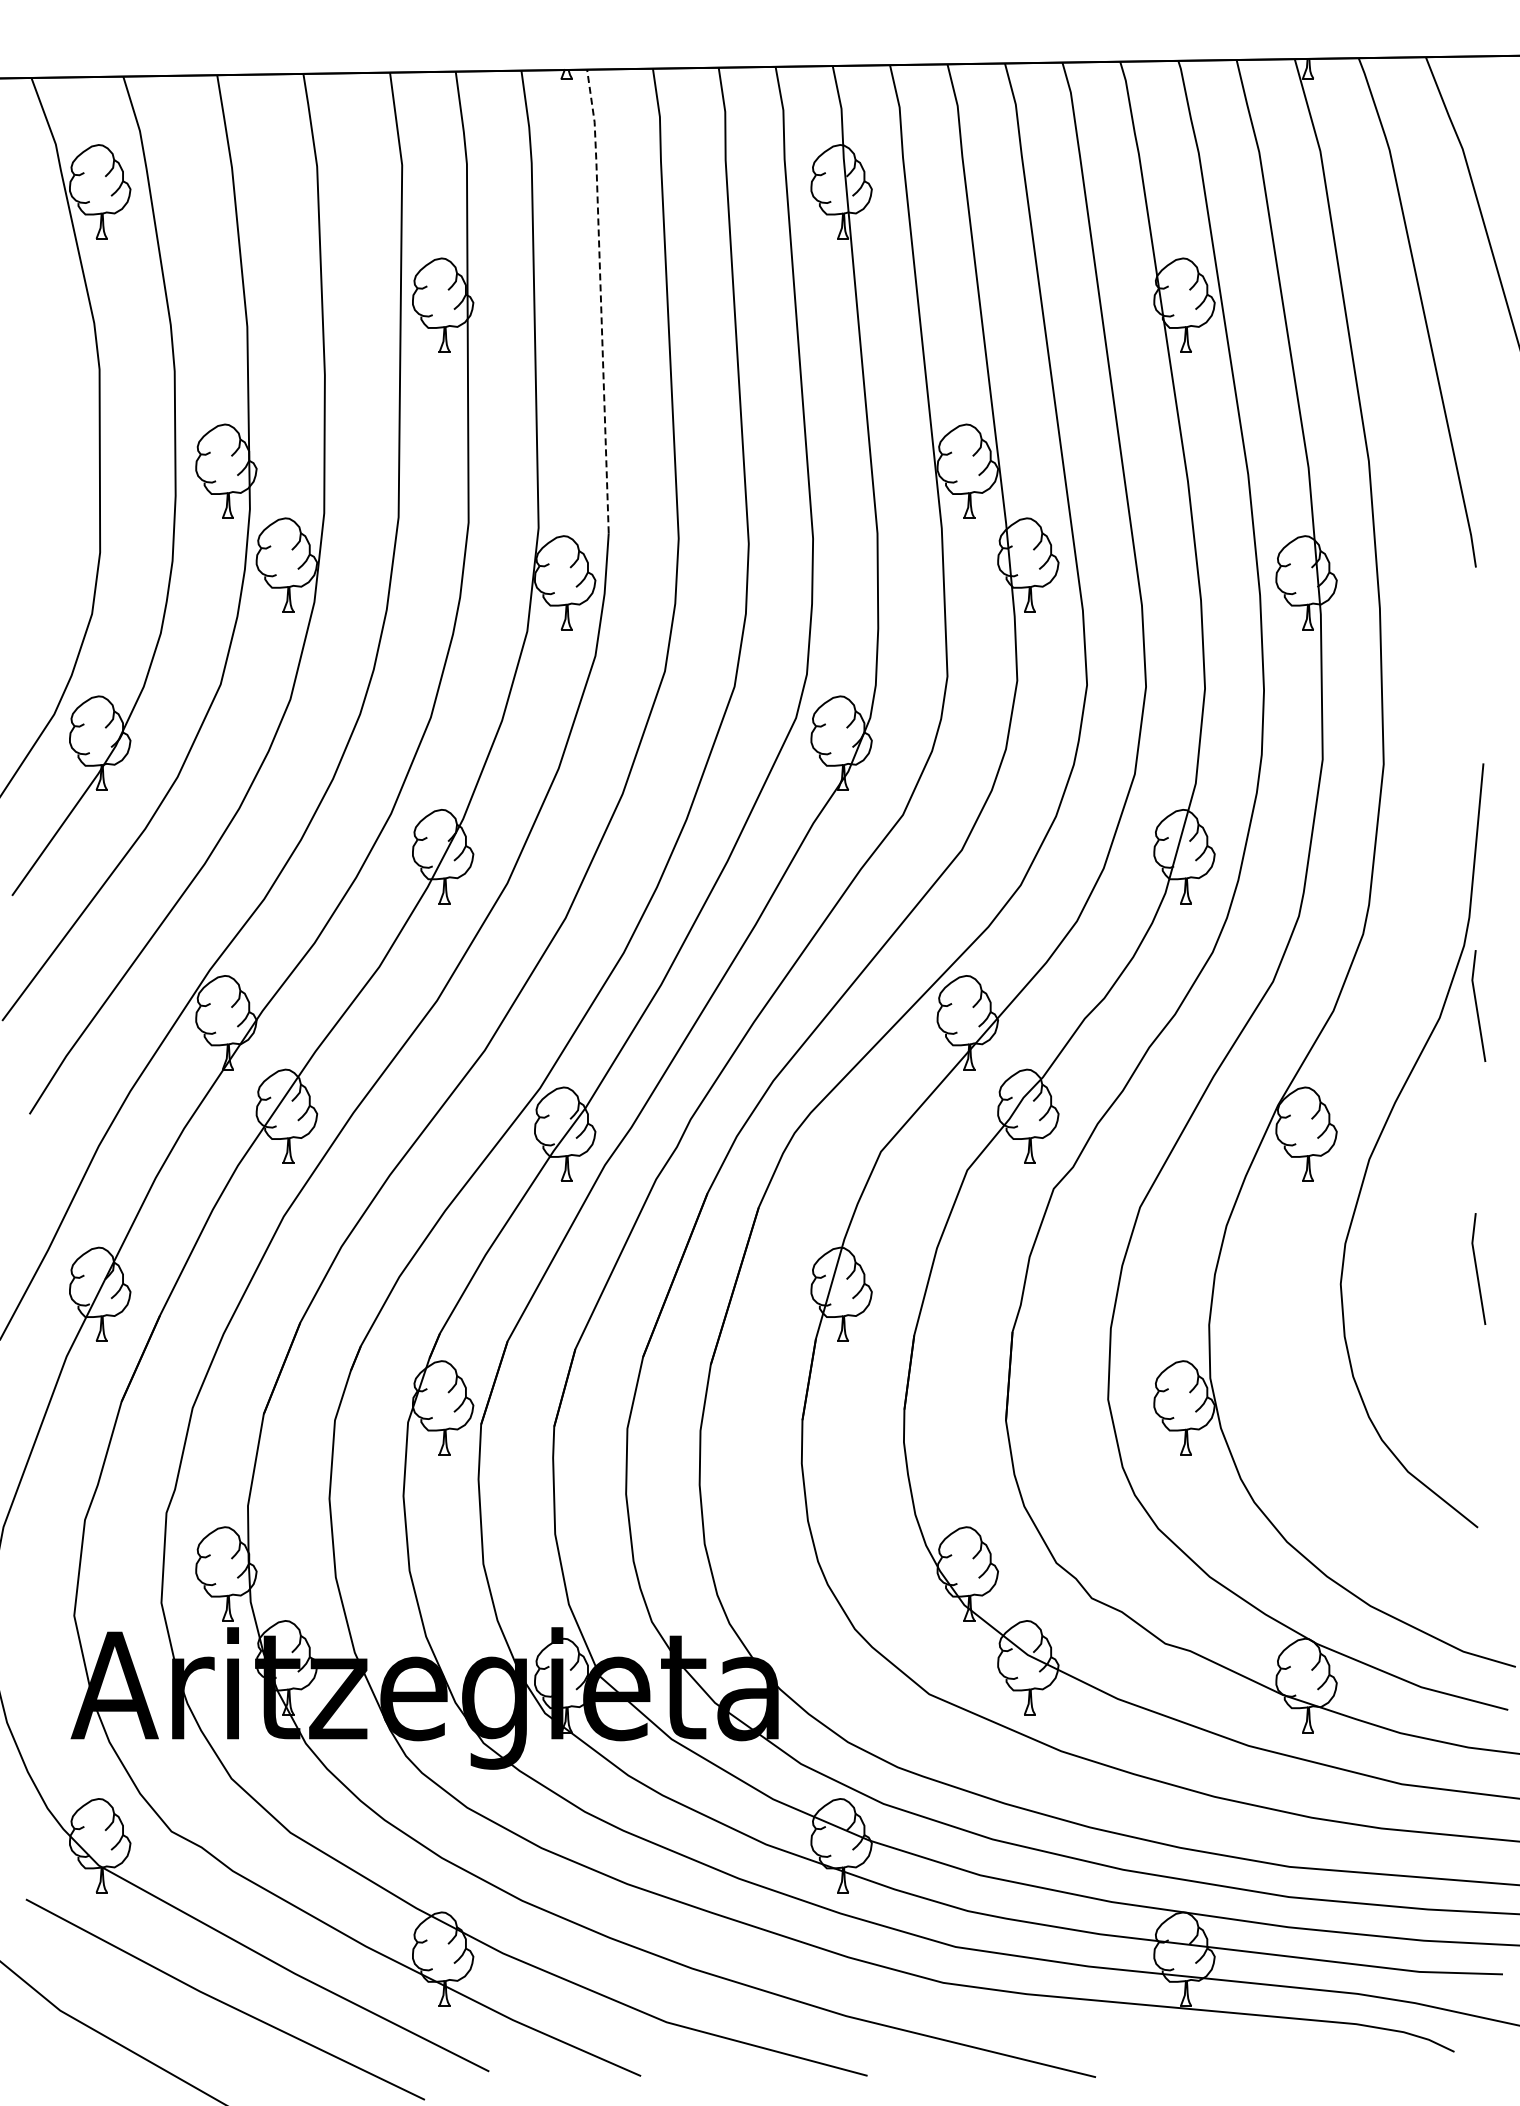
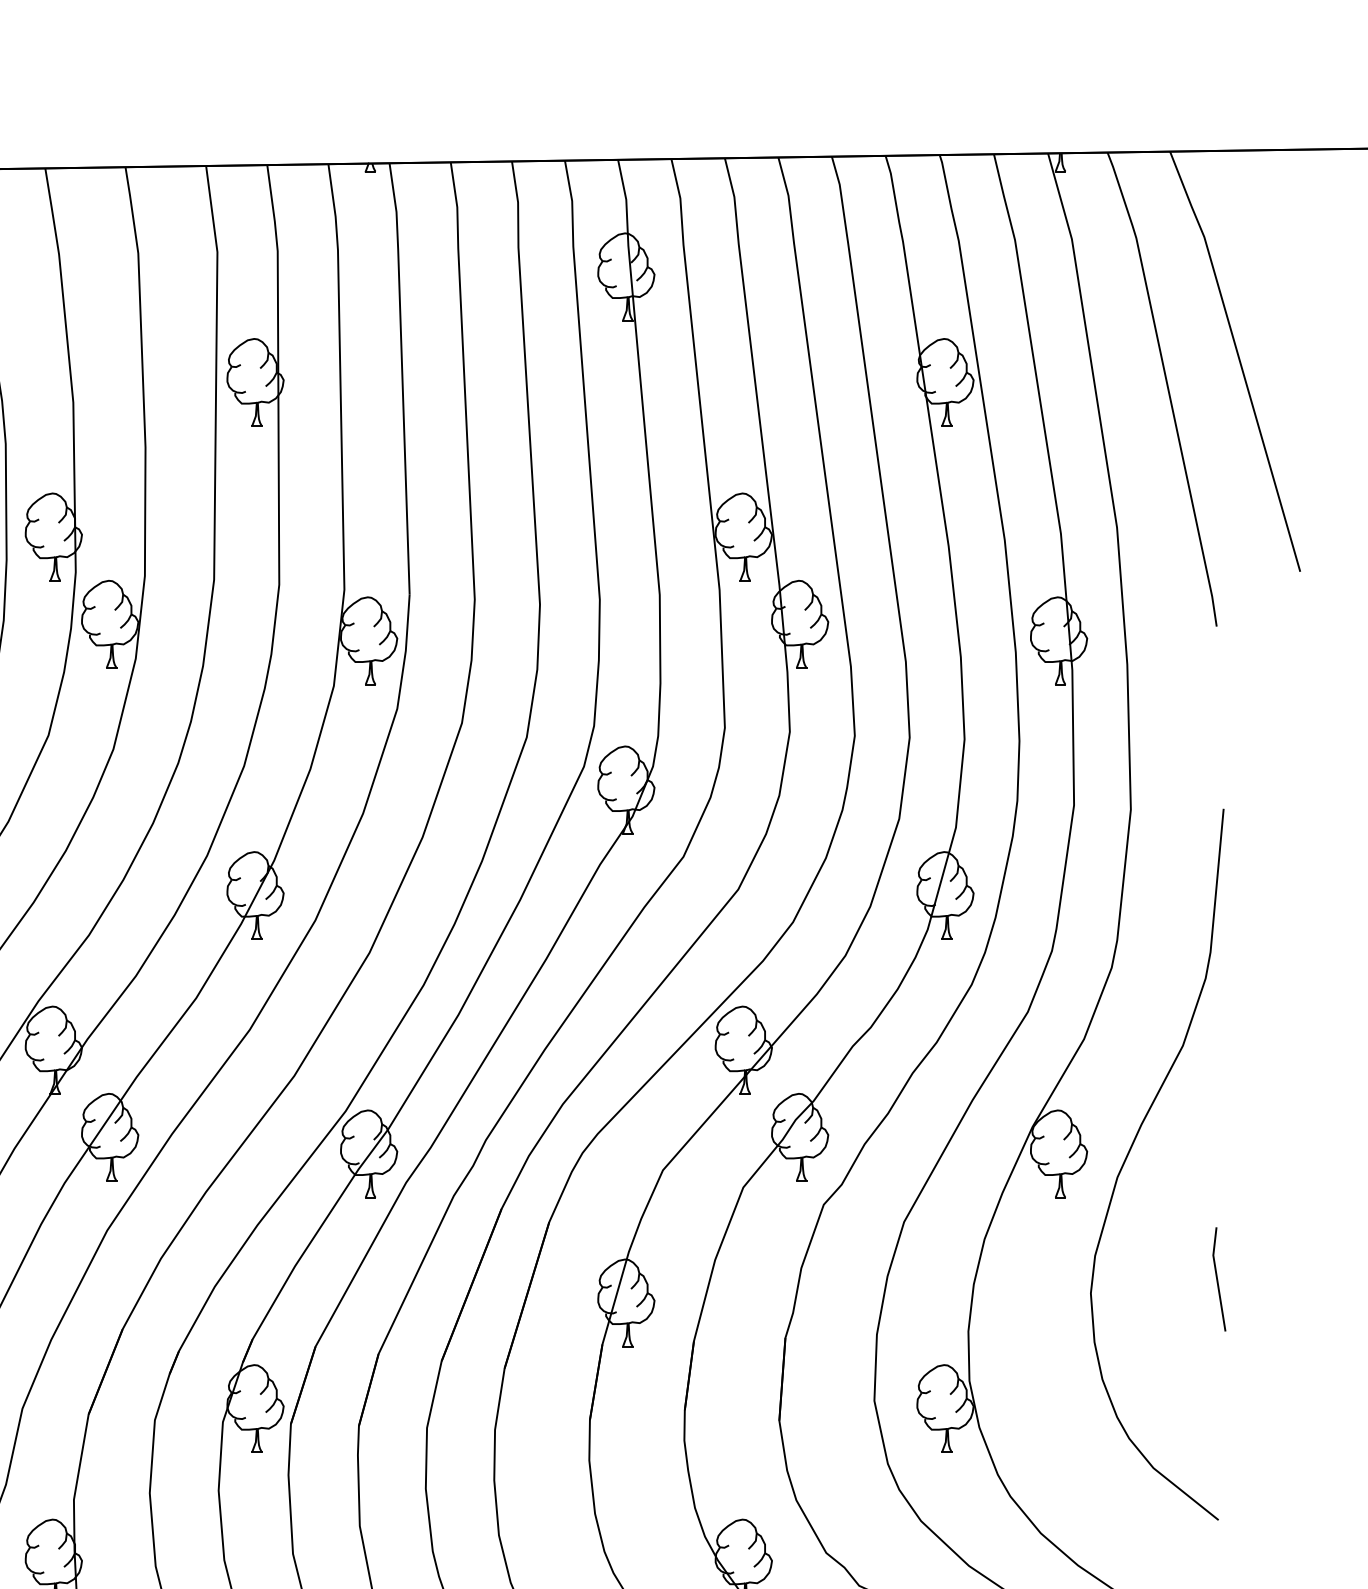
line: (600, 299) -> (401, 377), dashed -> solid
line: (1477, 1005) -> (1218, 1034), removed

